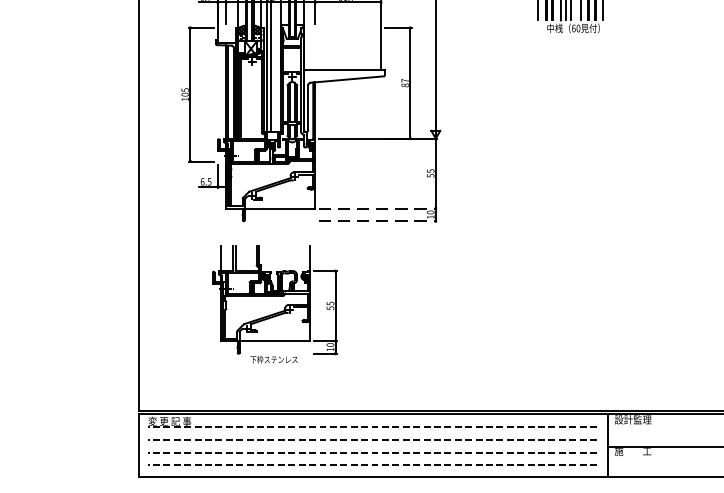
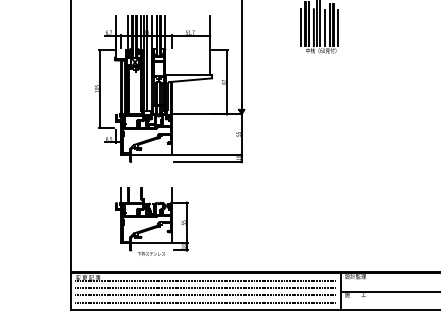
line: (378, 208) -> (208, 154), dashed -> solid
line: (378, 222) -> (208, 162), dashed -> solid
part: (274, 303) -> (151, 221), moved

